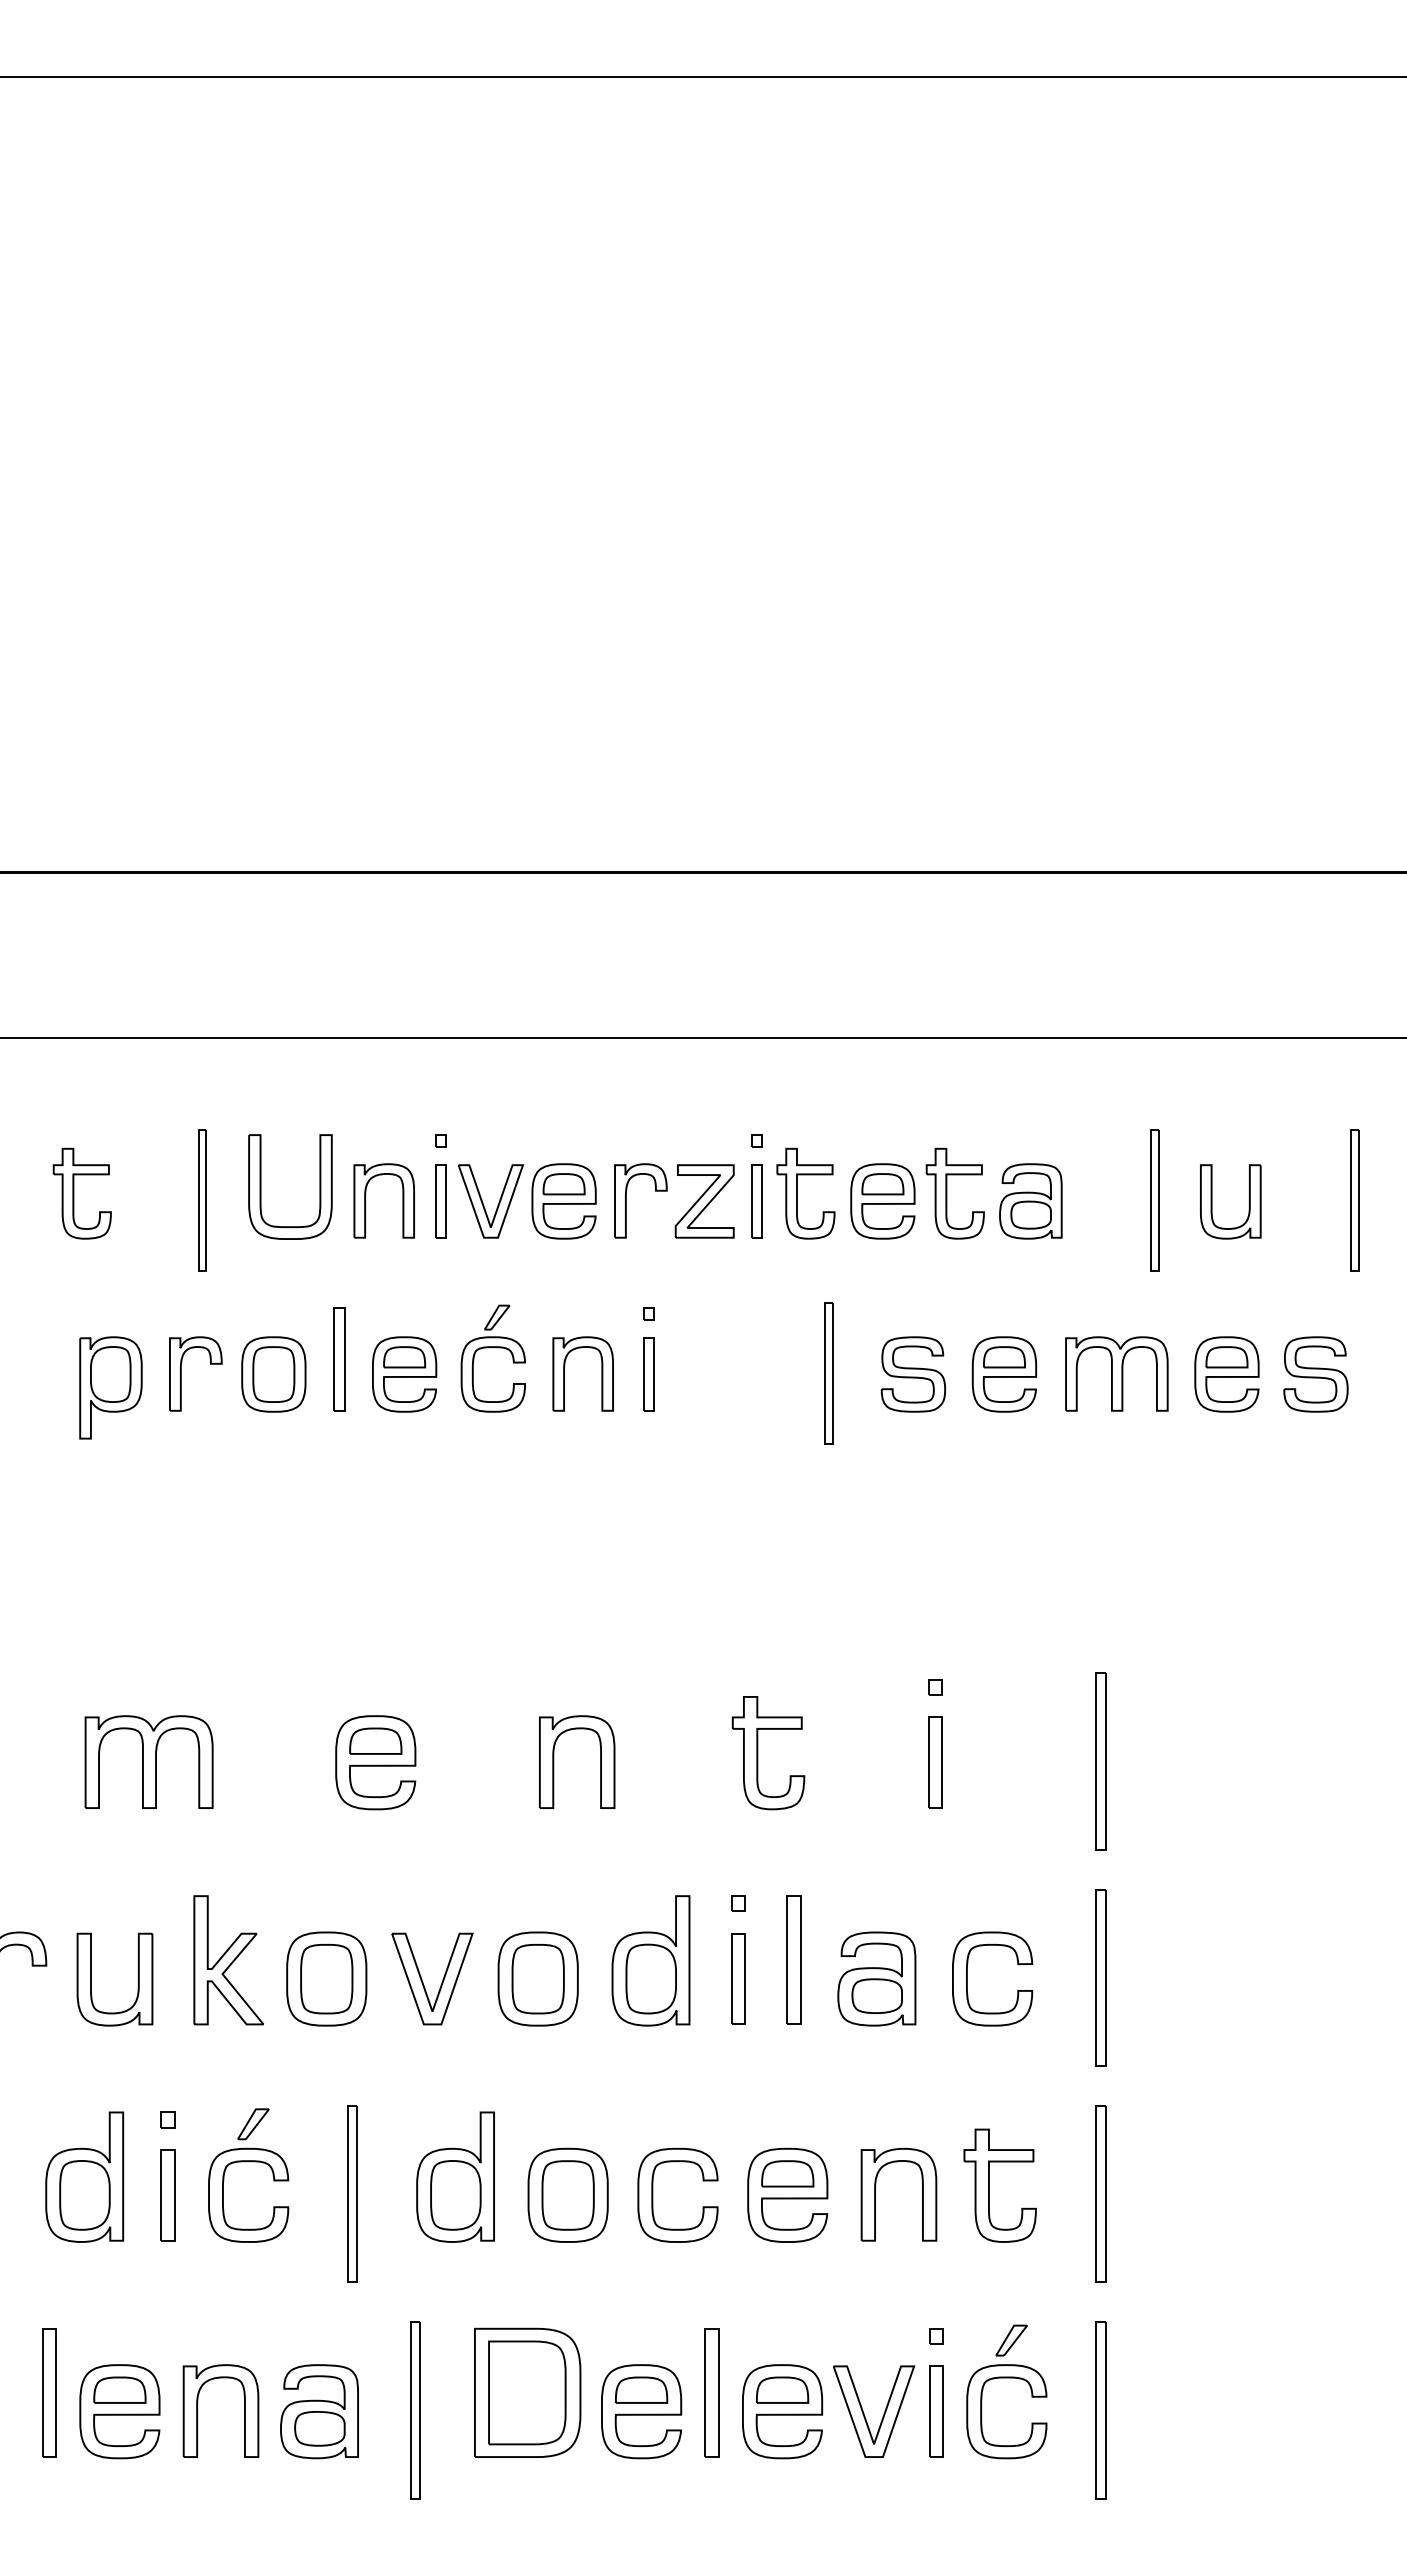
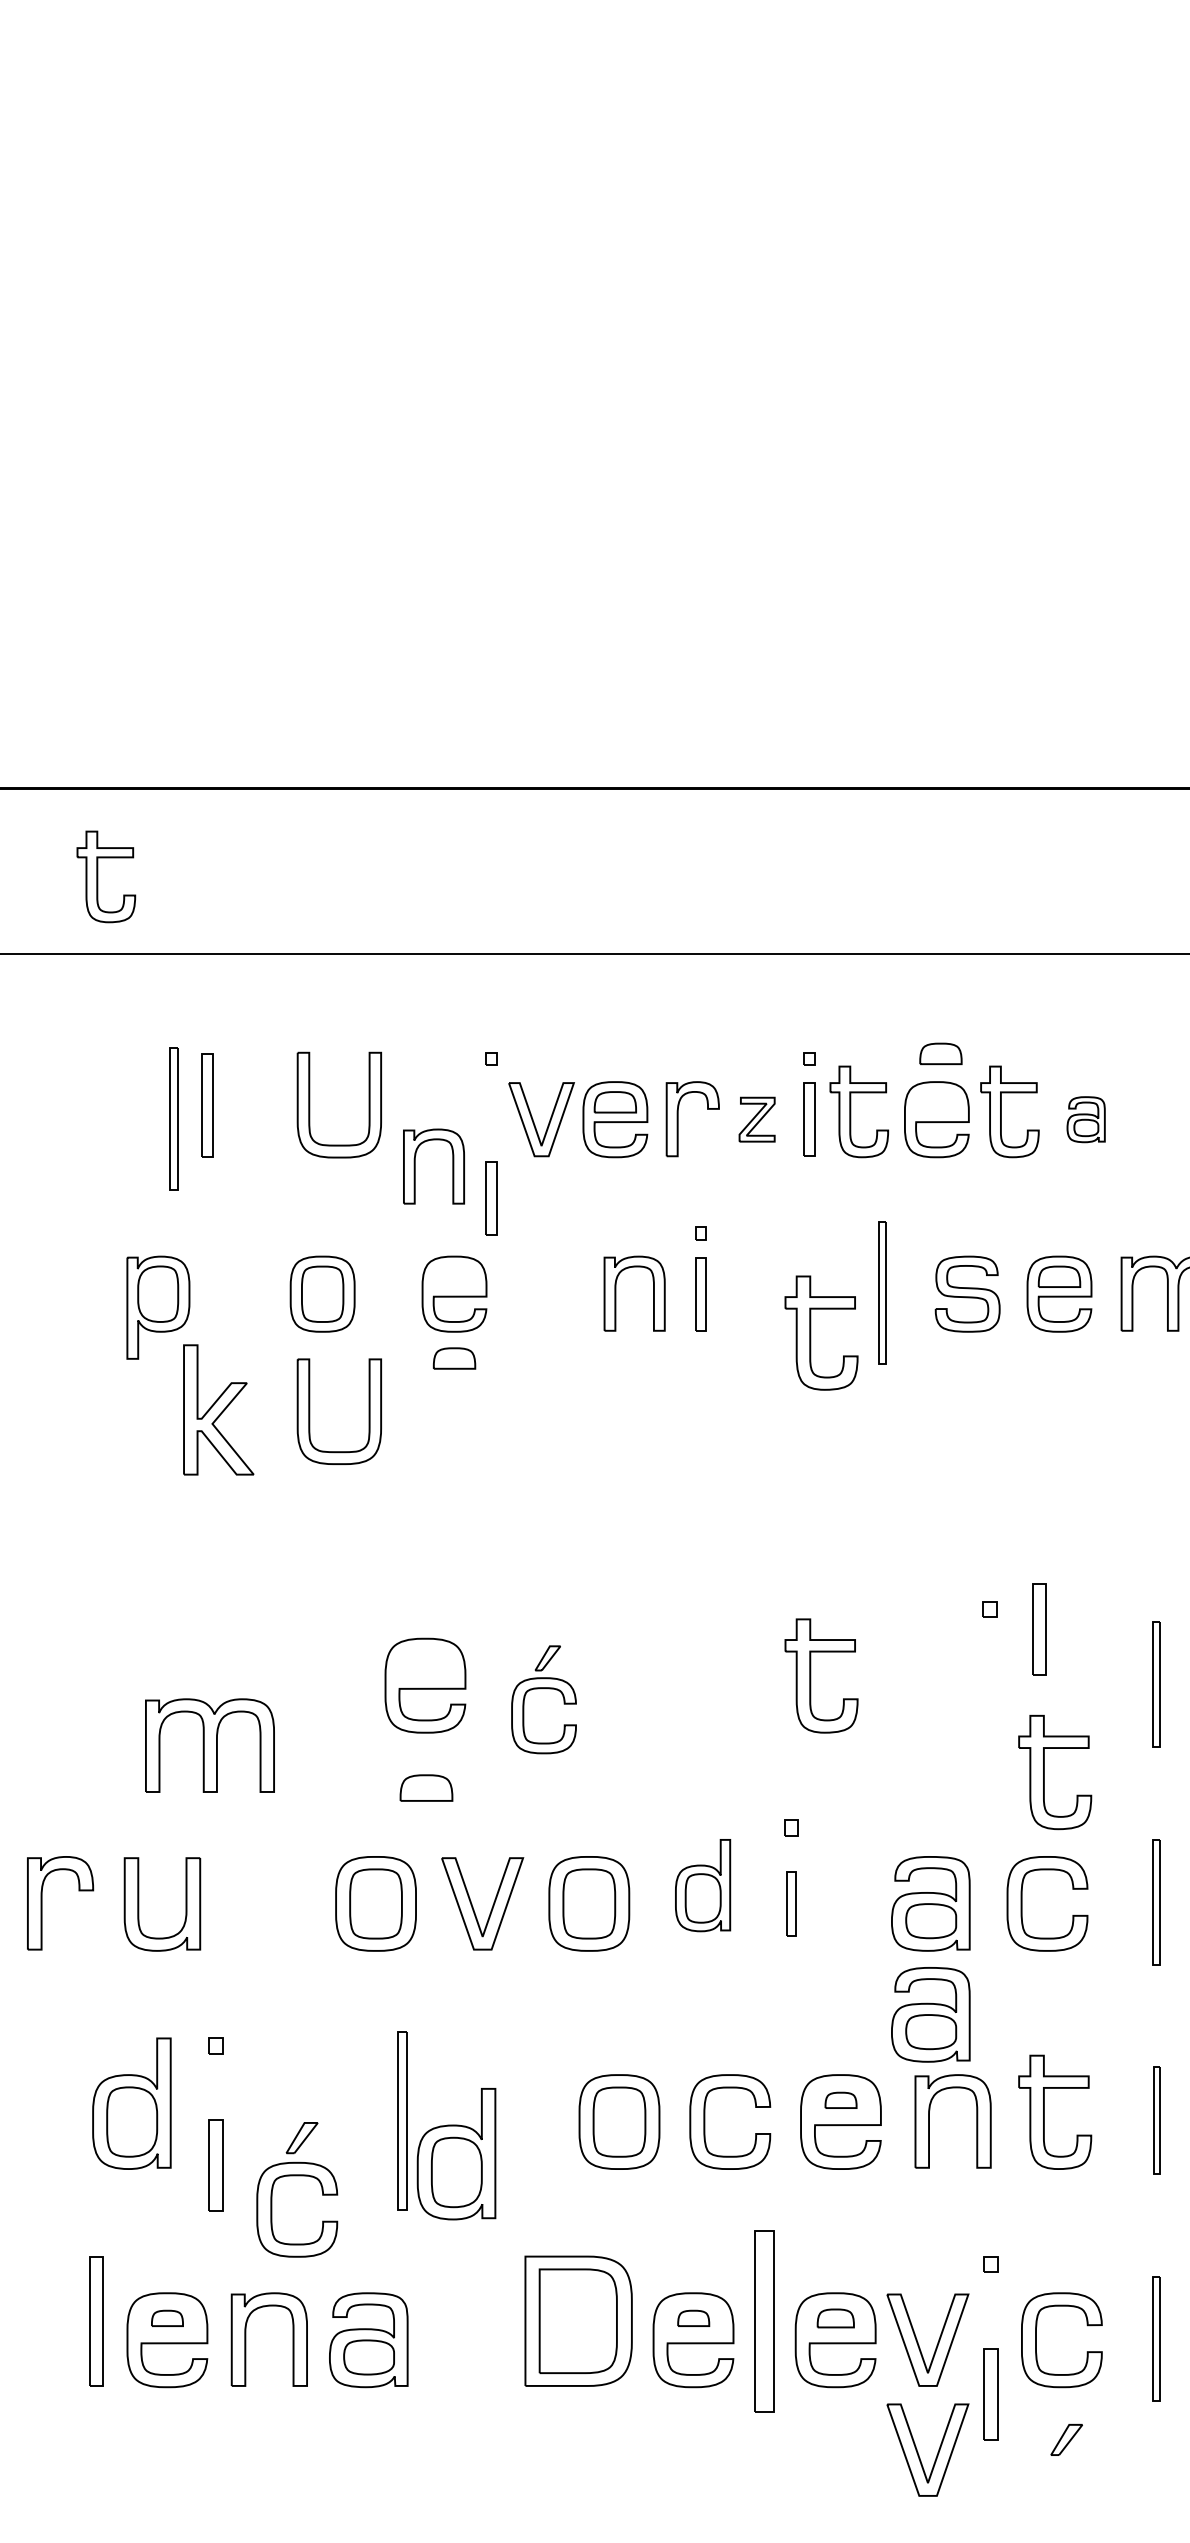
part: (882, 1184) -> (940, 1054), moved
part: (74, 1193) -> (98, 876), moved
part: (202, 1200) -> (174, 1118), moved
part: (365, 1200) -> (415, 1166), moved
part: (440, 1201) -> (490, 1198), moved
part: (704, 1201) -> (756, 1119), size x0.6
part: (1030, 1201) -> (1085, 1119), size x0.6
part: (488, 1348) -> (539, 1689), moved
part: (404, 1357) -> (454, 1358), moved
part: (339, 1359) -> (207, 1105), moved
part: (181, 1373) -> (229, 1293), removed
part: (758, 1413) -> (811, 1333), added
part: (261, 1490) -> (310, 1411), added
part: (375, 1740) -> (426, 1787), moved
part: (148, 1761) -> (209, 1744), moved
part: (554, 1761) -> (605, 1684), removed
part: (1100, 1761) -> (1156, 1684), size x0.7
part: (935, 1762) -> (1039, 1629), moved
part: (989, 1848) -> (1044, 1772), added
part: (793, 1959) -> (846, 1884), removed
part: (228, 1960) -> (218, 1410), moved
part: (650, 1960) -> (702, 1885), size x0.7
part: (1100, 1977) -> (1156, 1902), size x0.7
part: (738, 1978) -> (791, 1903), size x0.7
part: (876, 2088) -> (930, 2014), added
part: (248, 2162) -> (297, 2176), moved
part: (787, 2173) -> (840, 2099), size x0.6
part: (455, 2176) -> (456, 2153), moved
part: (1100, 2193) -> (1156, 2120), size x0.6
part: (167, 2195) -> (215, 2165), moved
part: (1011, 2340) -> (1066, 2439), moved
part: (119, 2389) -> (167, 2317), size x0.6
part: (641, 2389) -> (693, 2317), size x0.6
part: (782, 2389) -> (835, 2317), size x0.7
part: (711, 2392) -> (764, 2320), size x1.4
part: (415, 2410) -> (465, 2338), removed
part: (1100, 2410) -> (1156, 2338), size x0.7
part: (936, 2411) -> (990, 2394), moved
part: (883, 2522) -> (937, 2451), added

